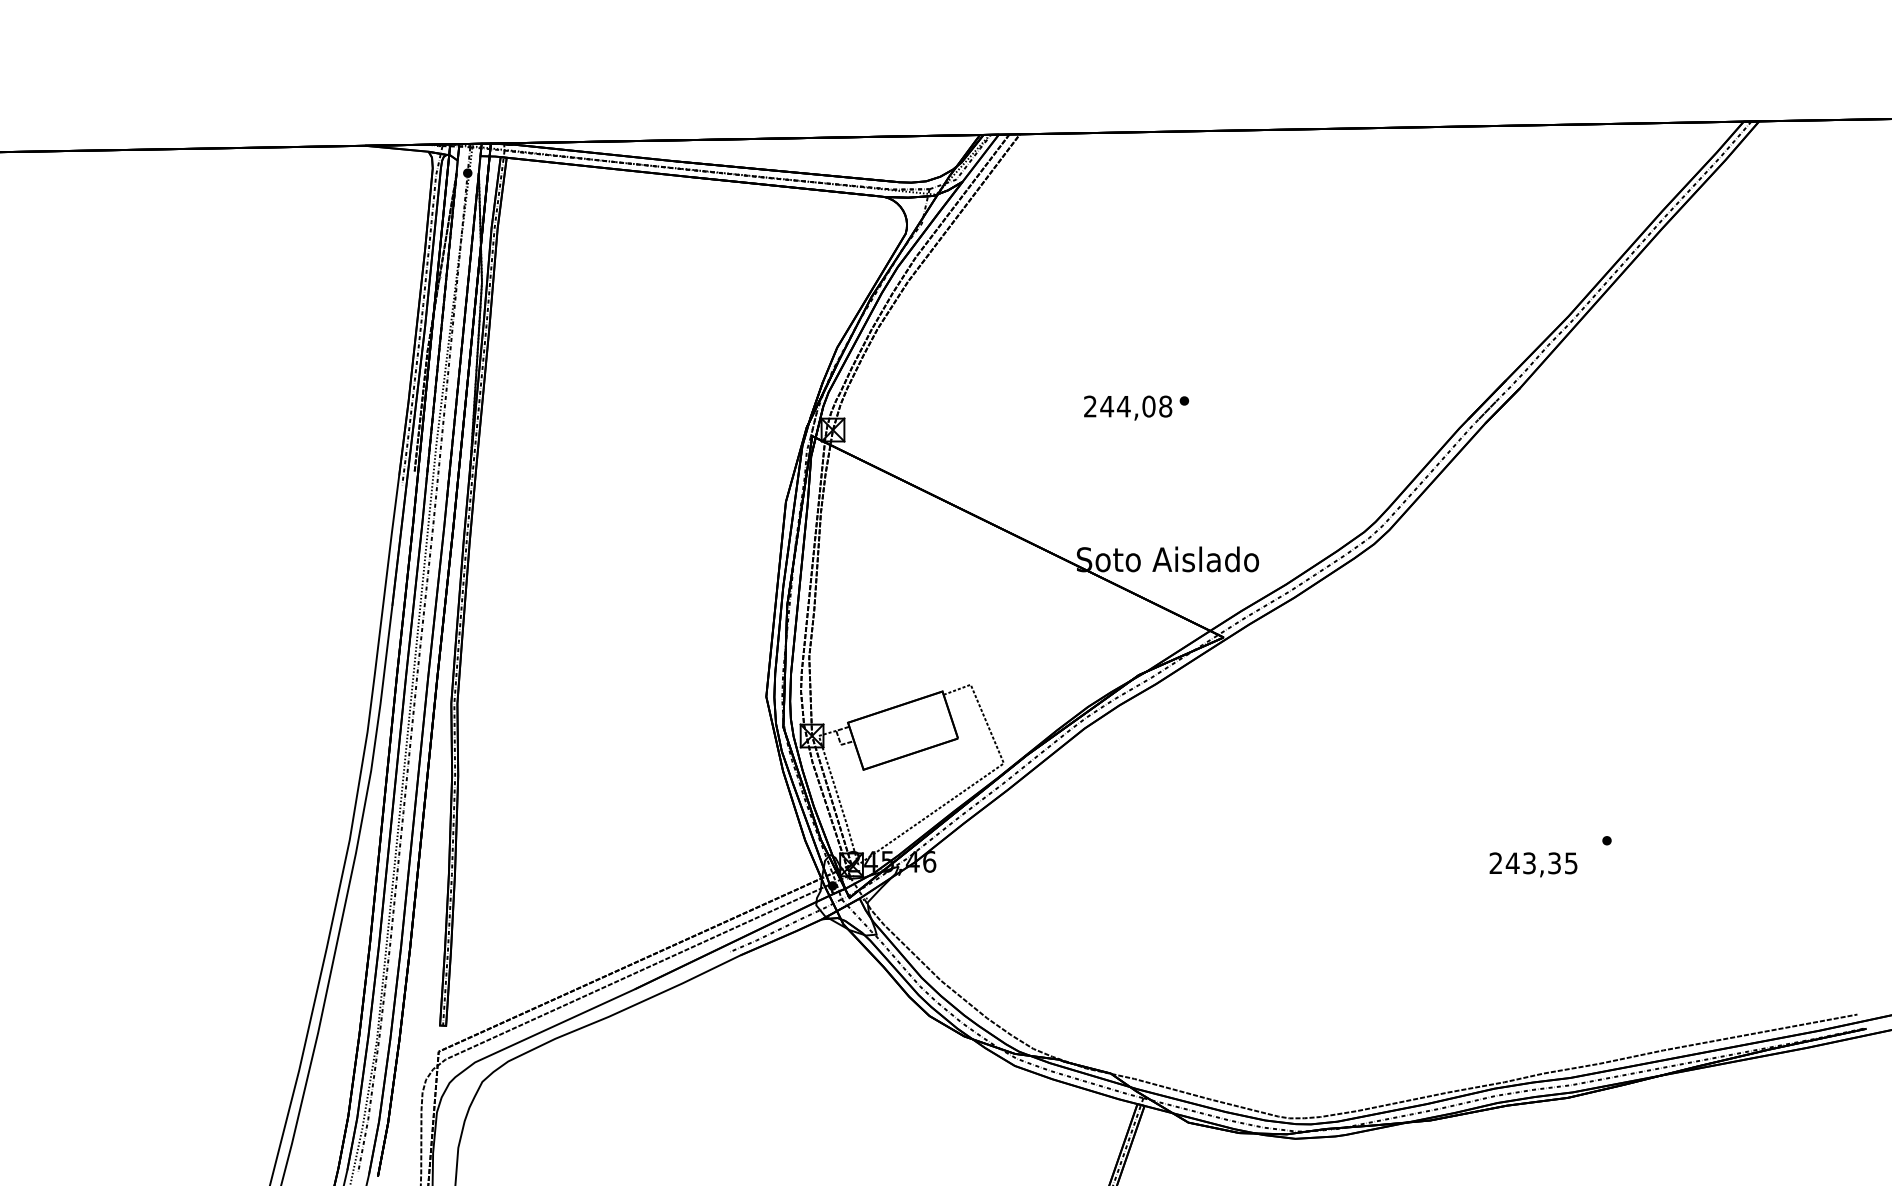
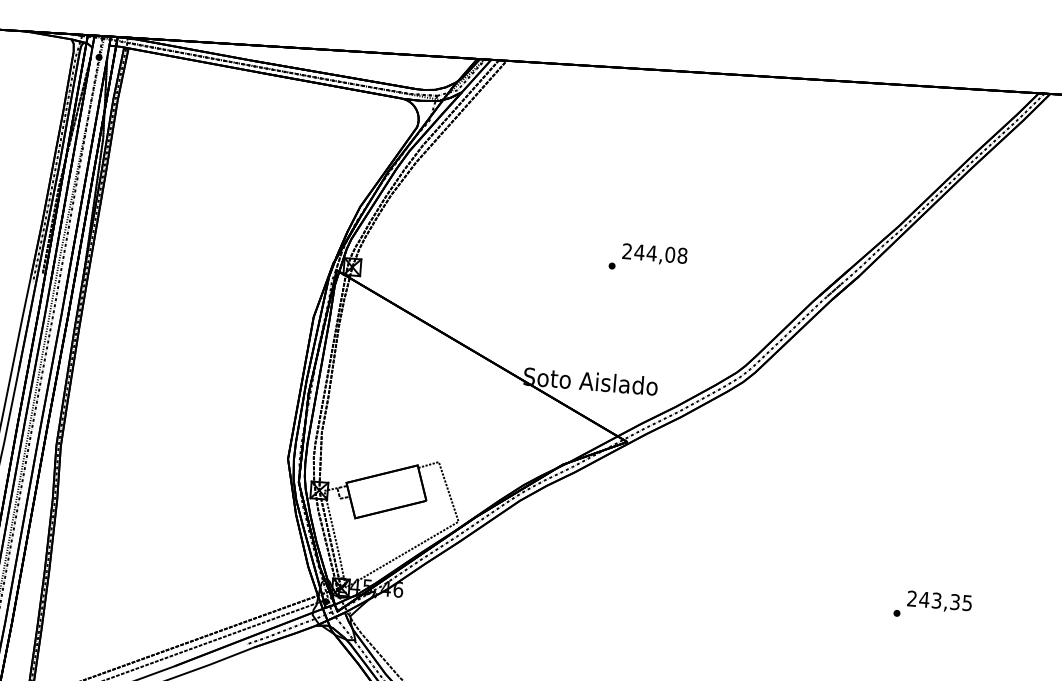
text: (1128, 407) -> (655, 254), moved
text: (1533, 864) -> (939, 601), moved

